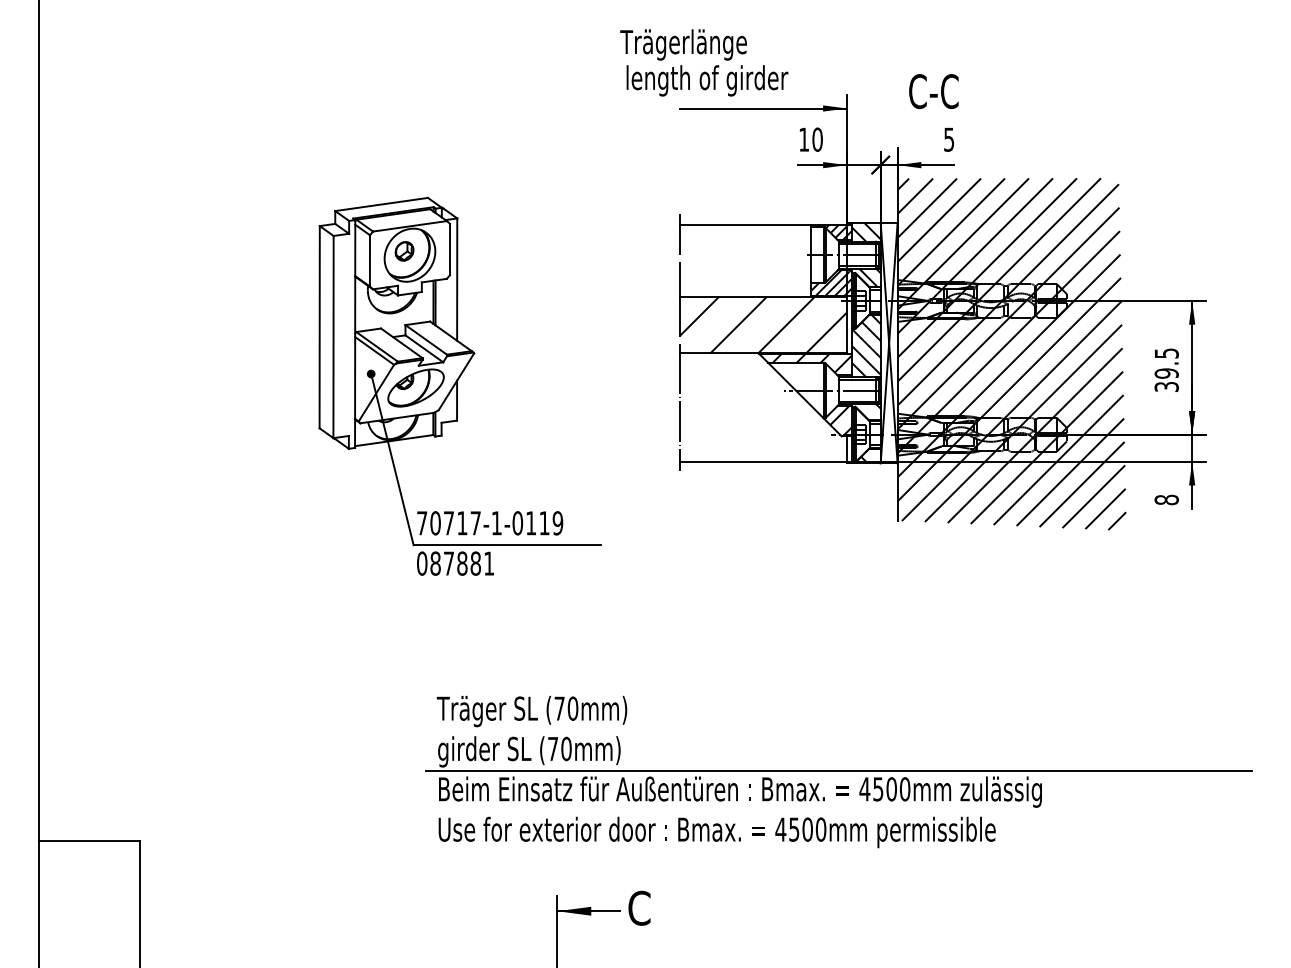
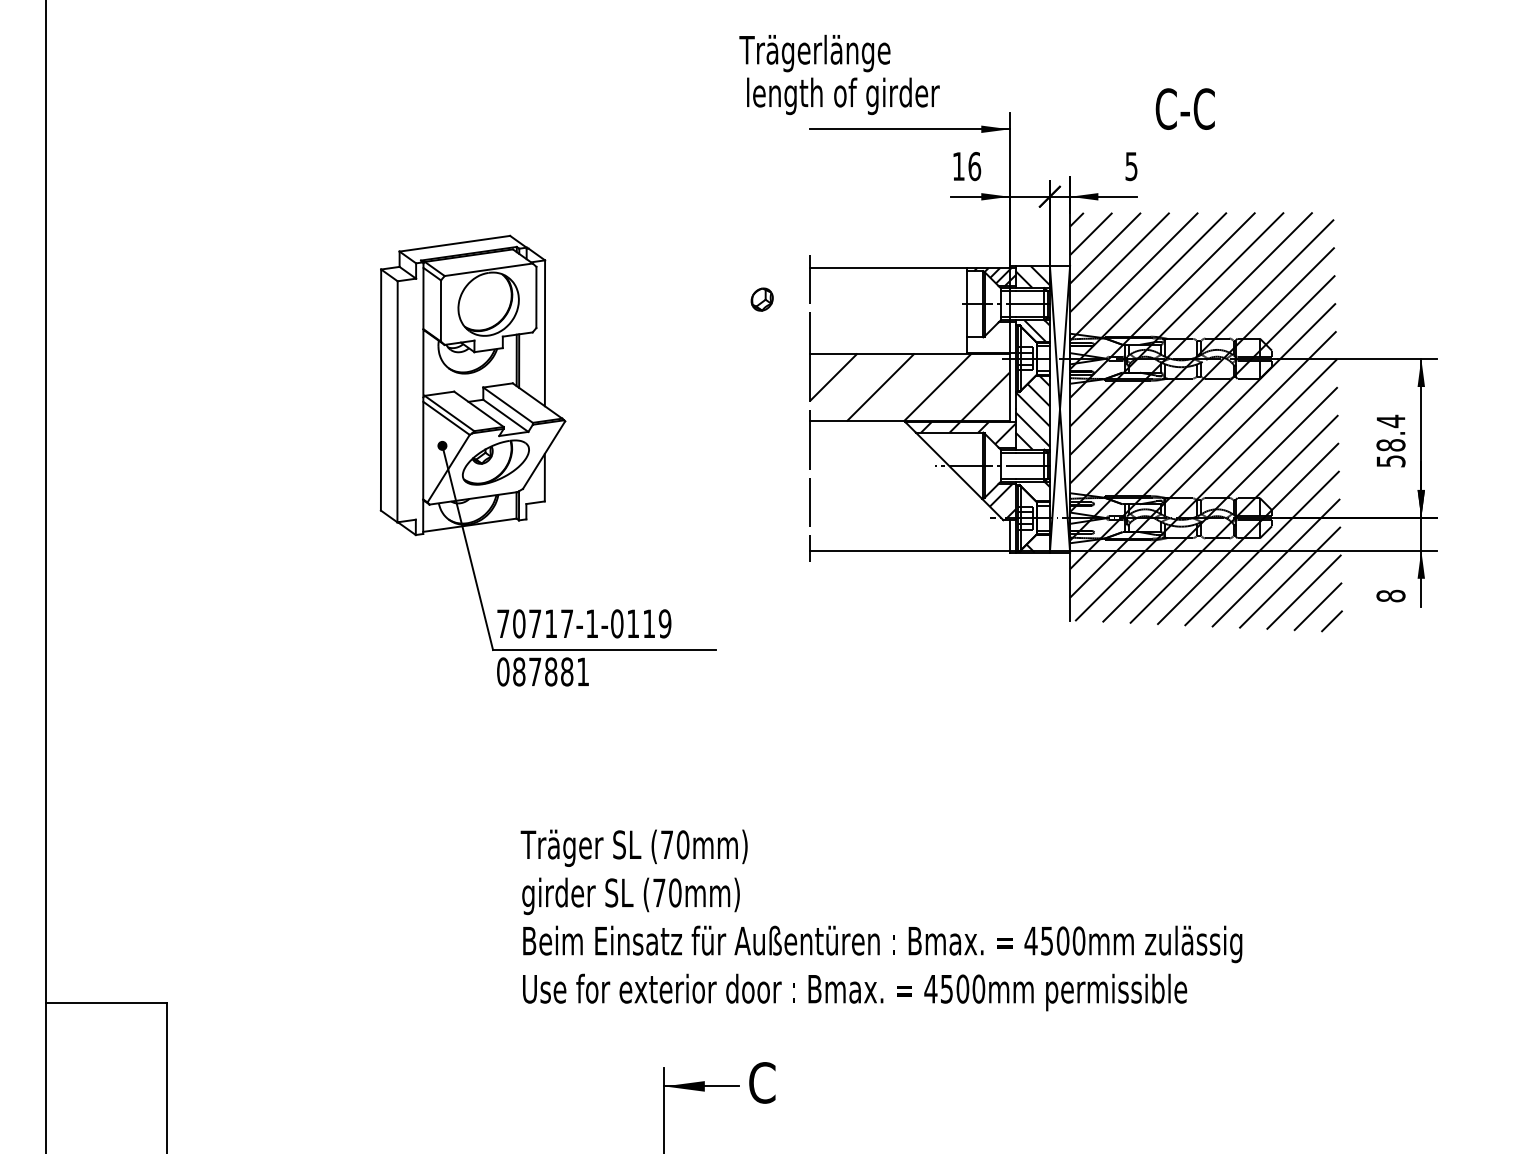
text: (933, 91) -> (1184, 108), moved
text: (817, 139) -> (974, 166), 10 -> 16
part: (403, 251) -> (761, 299), moved
hatch: (831, 283) -> (991, 337), removed
text: (1166, 369) -> (1390, 440), 39.5 -> 58.4
line: (838, 771) -> (999, 919), removed

